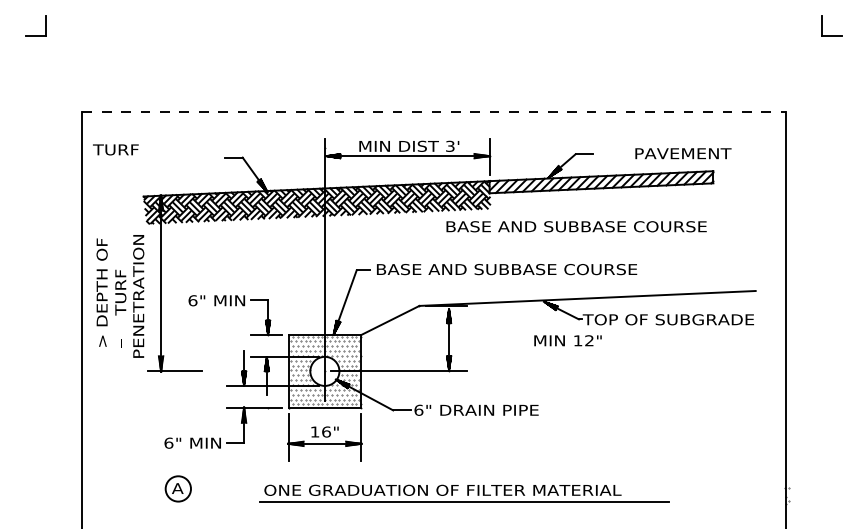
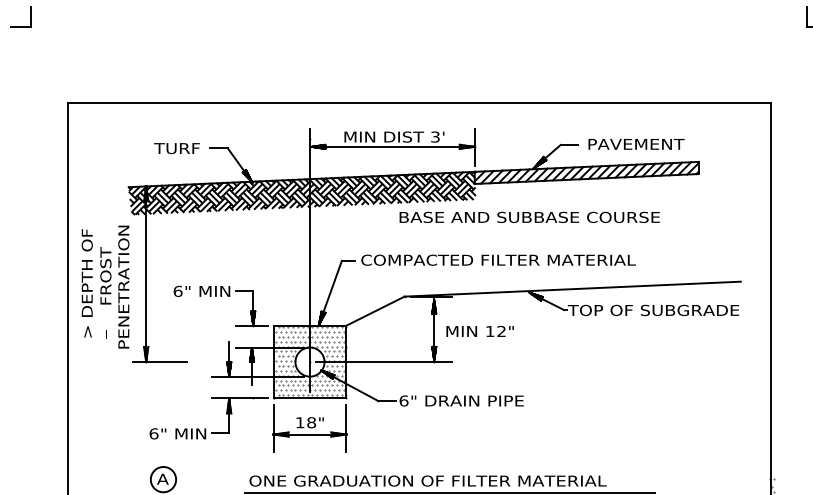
line: (434, 112) -> (419, 103), dashed -> solid
text: (115, 149) -> (176, 148), moved
text: (683, 153) -> (636, 144), moved
text: (576, 226) -> (529, 217), moved
text: (513, 269) -> (498, 260), BASE AND SUBBASE COURSE -> COMPACTED FILTER MATERIAL
text: (120, 285) -> (105, 276), TURF -> FROST
text: (567, 340) -> (479, 331), moved
text: (326, 431) -> (311, 422), 16" -> 18"

